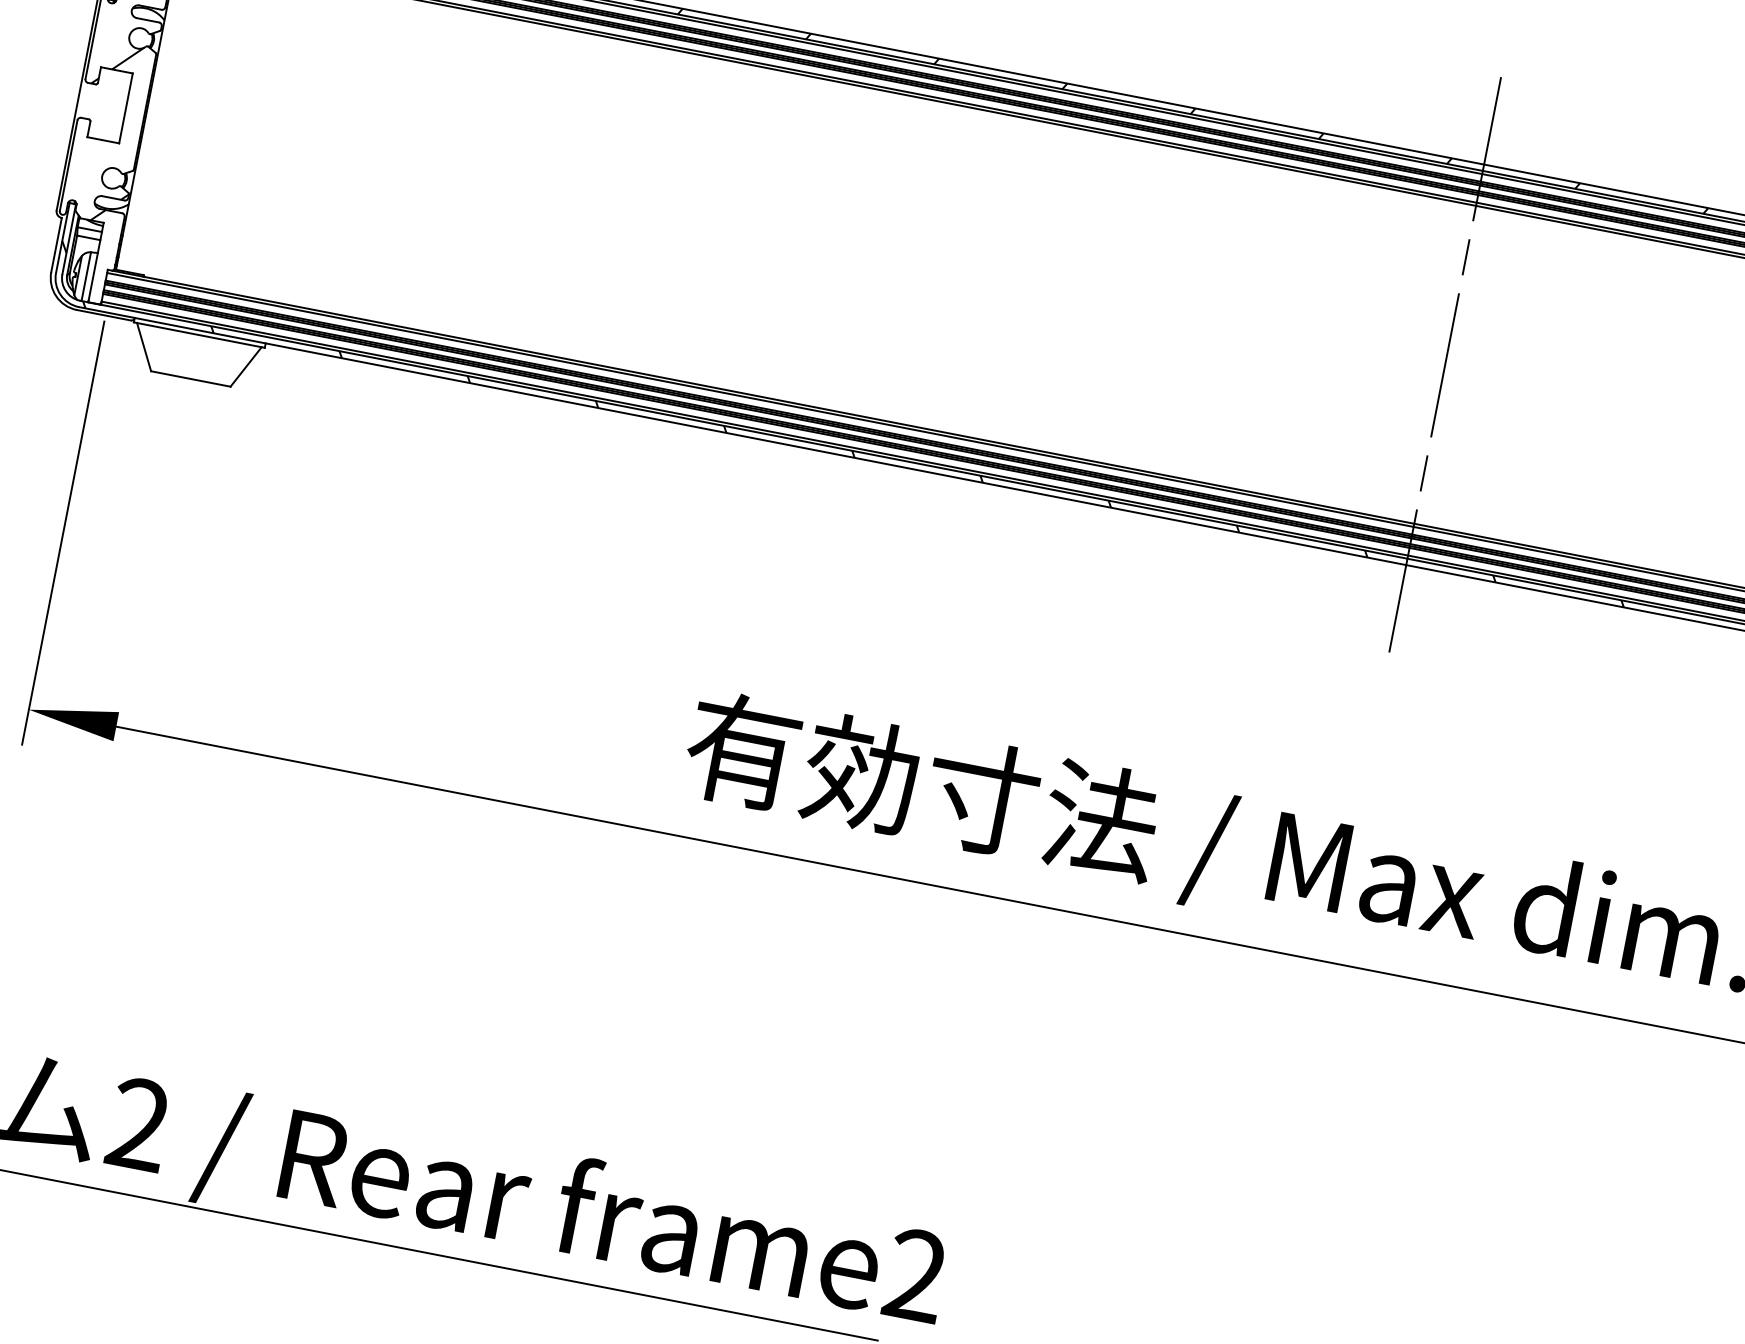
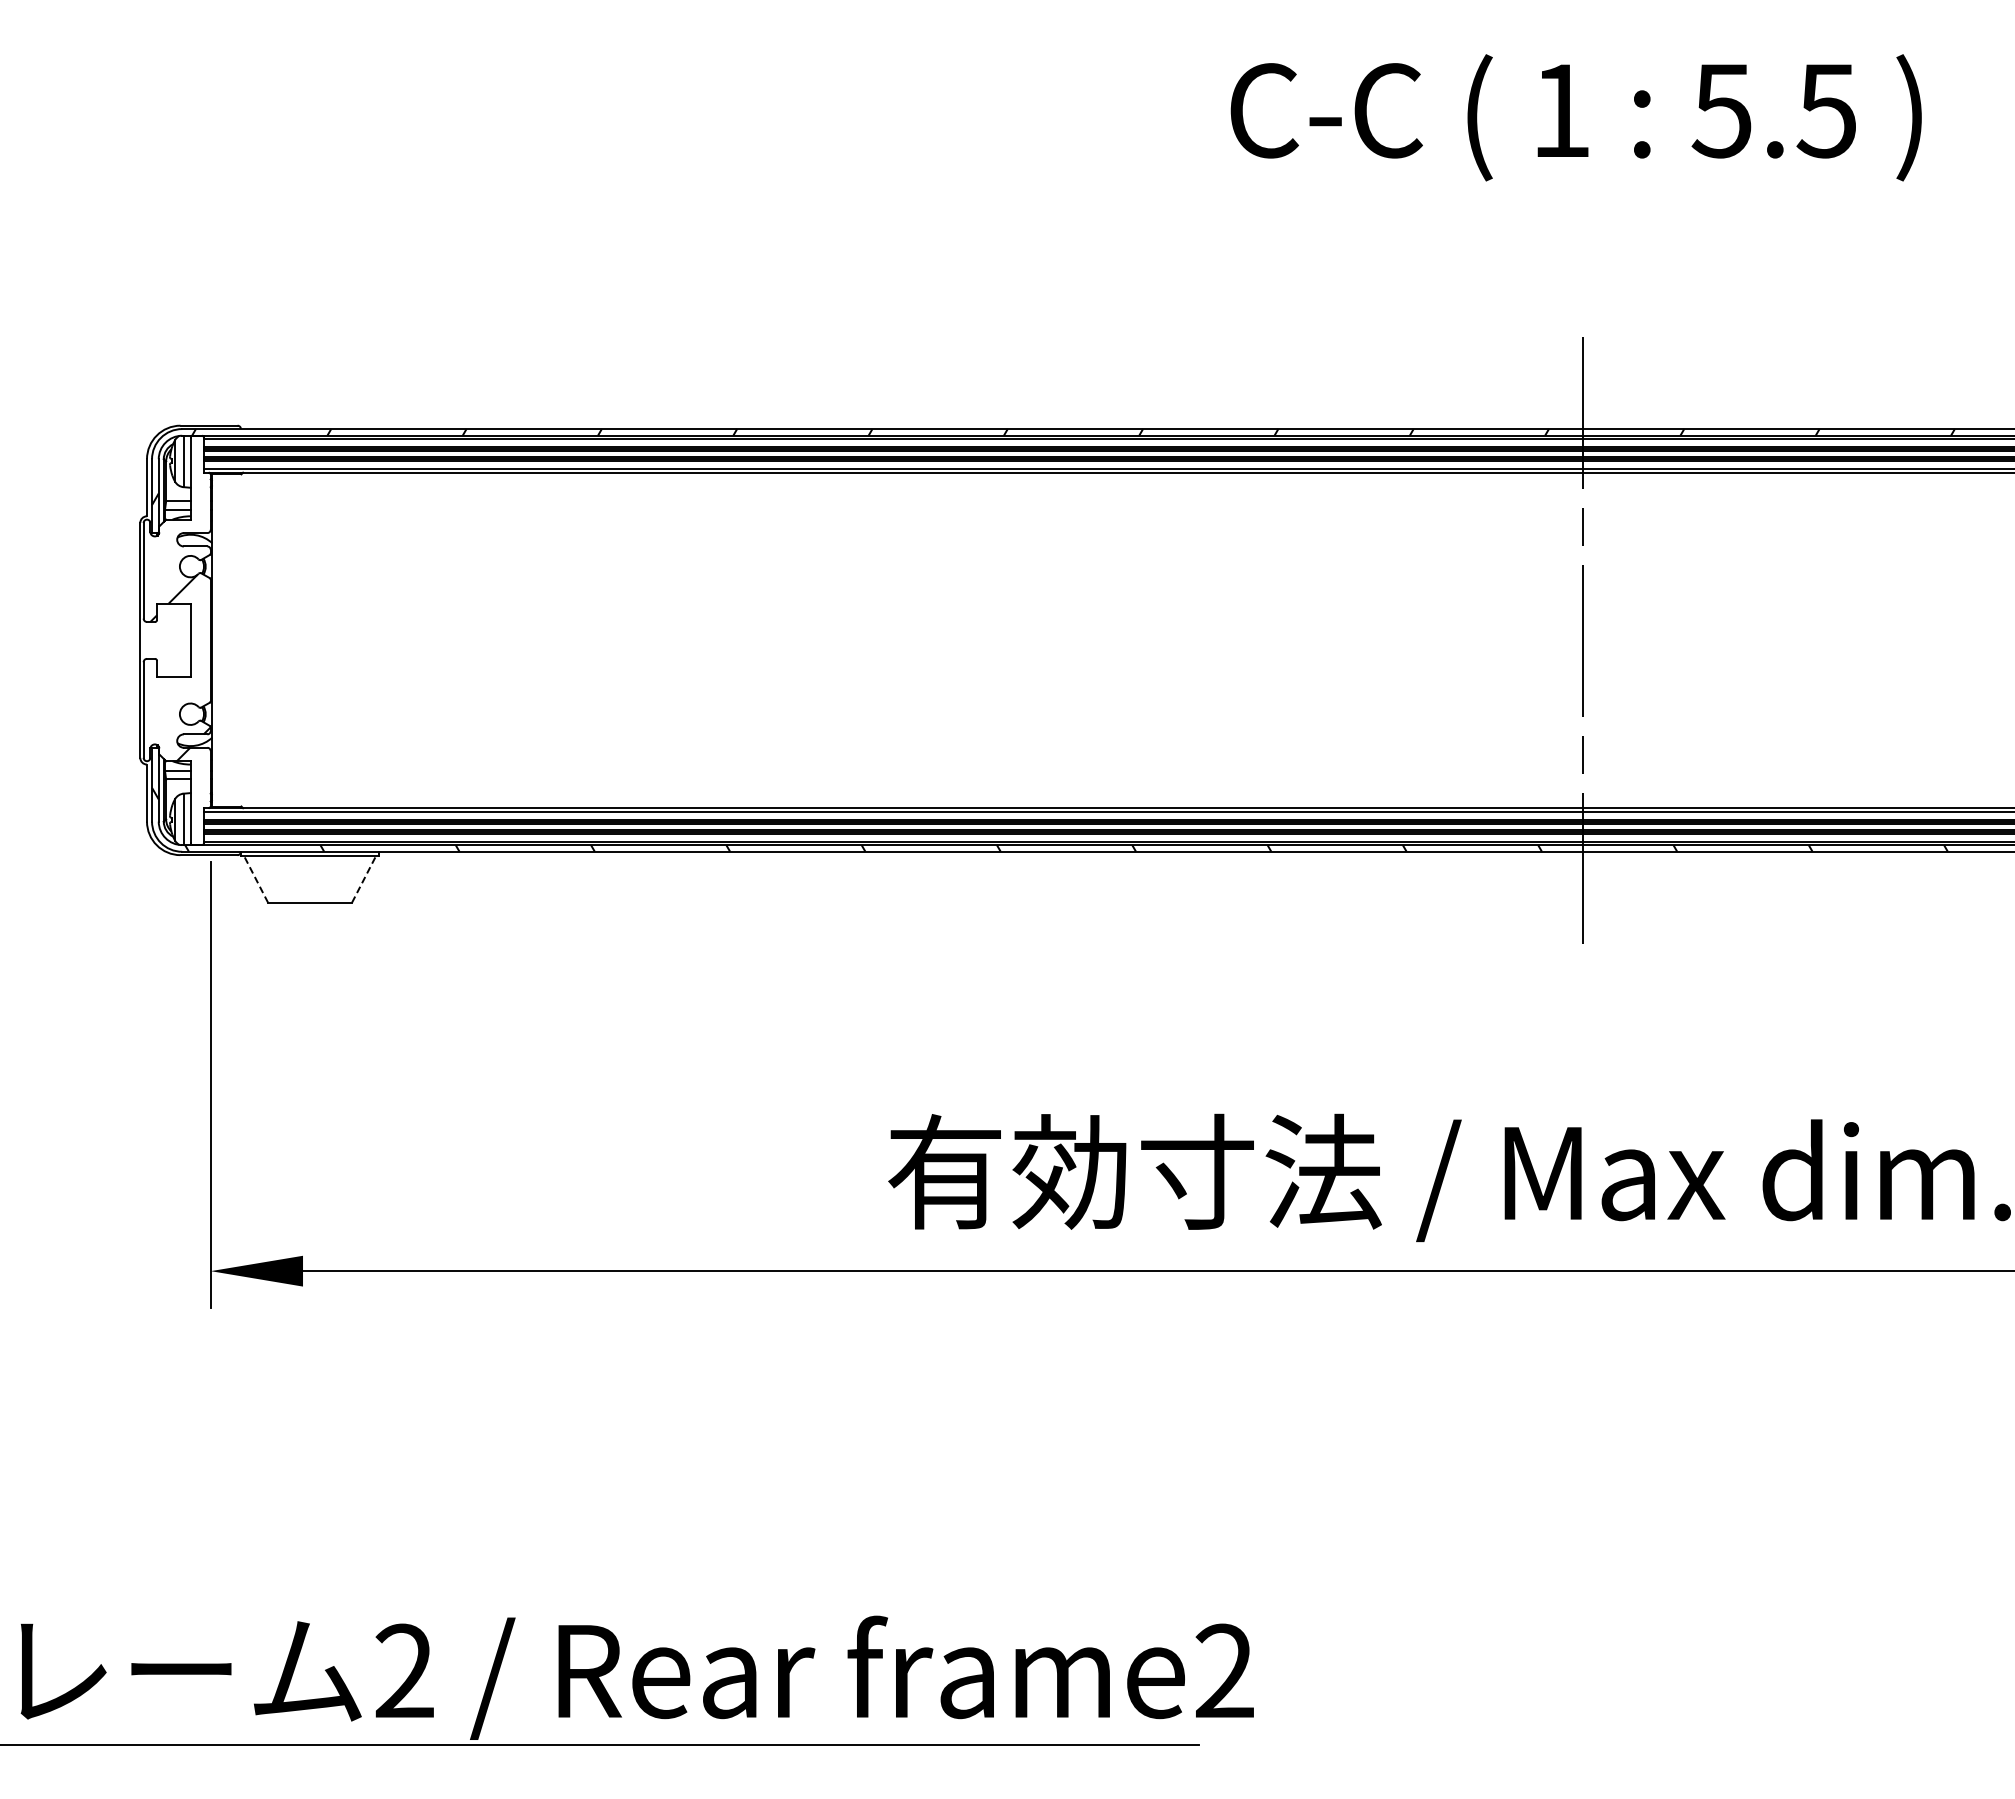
line: (144, 347) -> (256, 879), solid -> dashed
line: (246, 366) -> (364, 879), solid -> dashed

